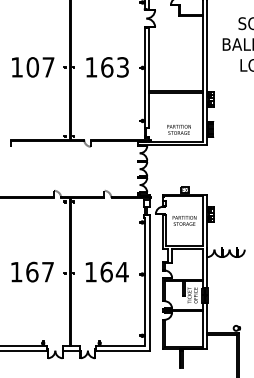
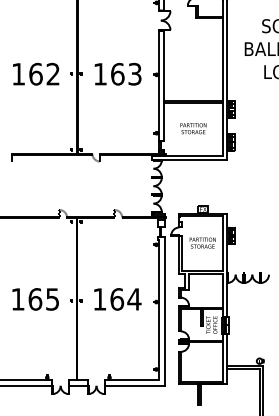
text: (40, 67) -> (44, 74), 107 -> 162
text: (178, 129) -> (192, 128), moved
text: (47, 272) -> (52, 299), 167 -> 165

